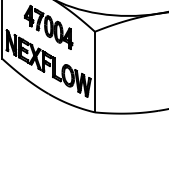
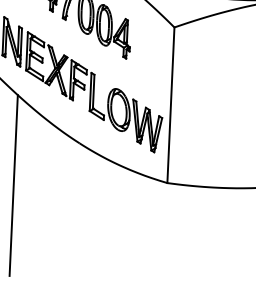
line: (15, 117) -> (13, 185), added

